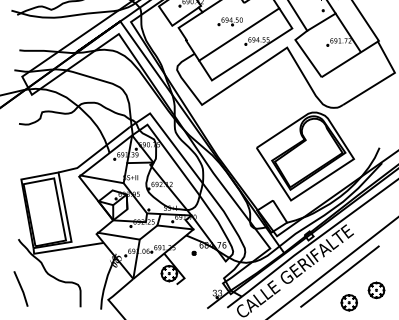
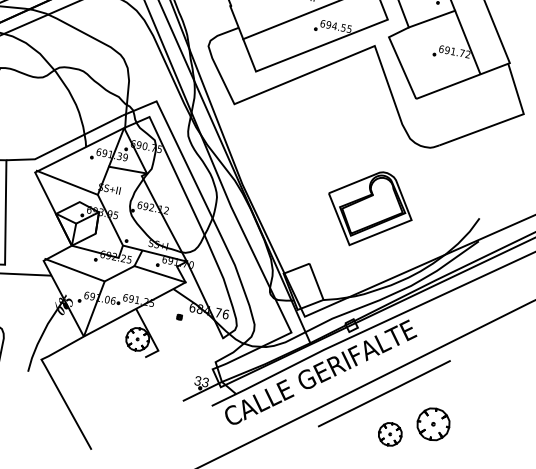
part: (305, 156) -> (369, 209), size x0.6
part: (376, 290) -> (433, 424), size x1.4

